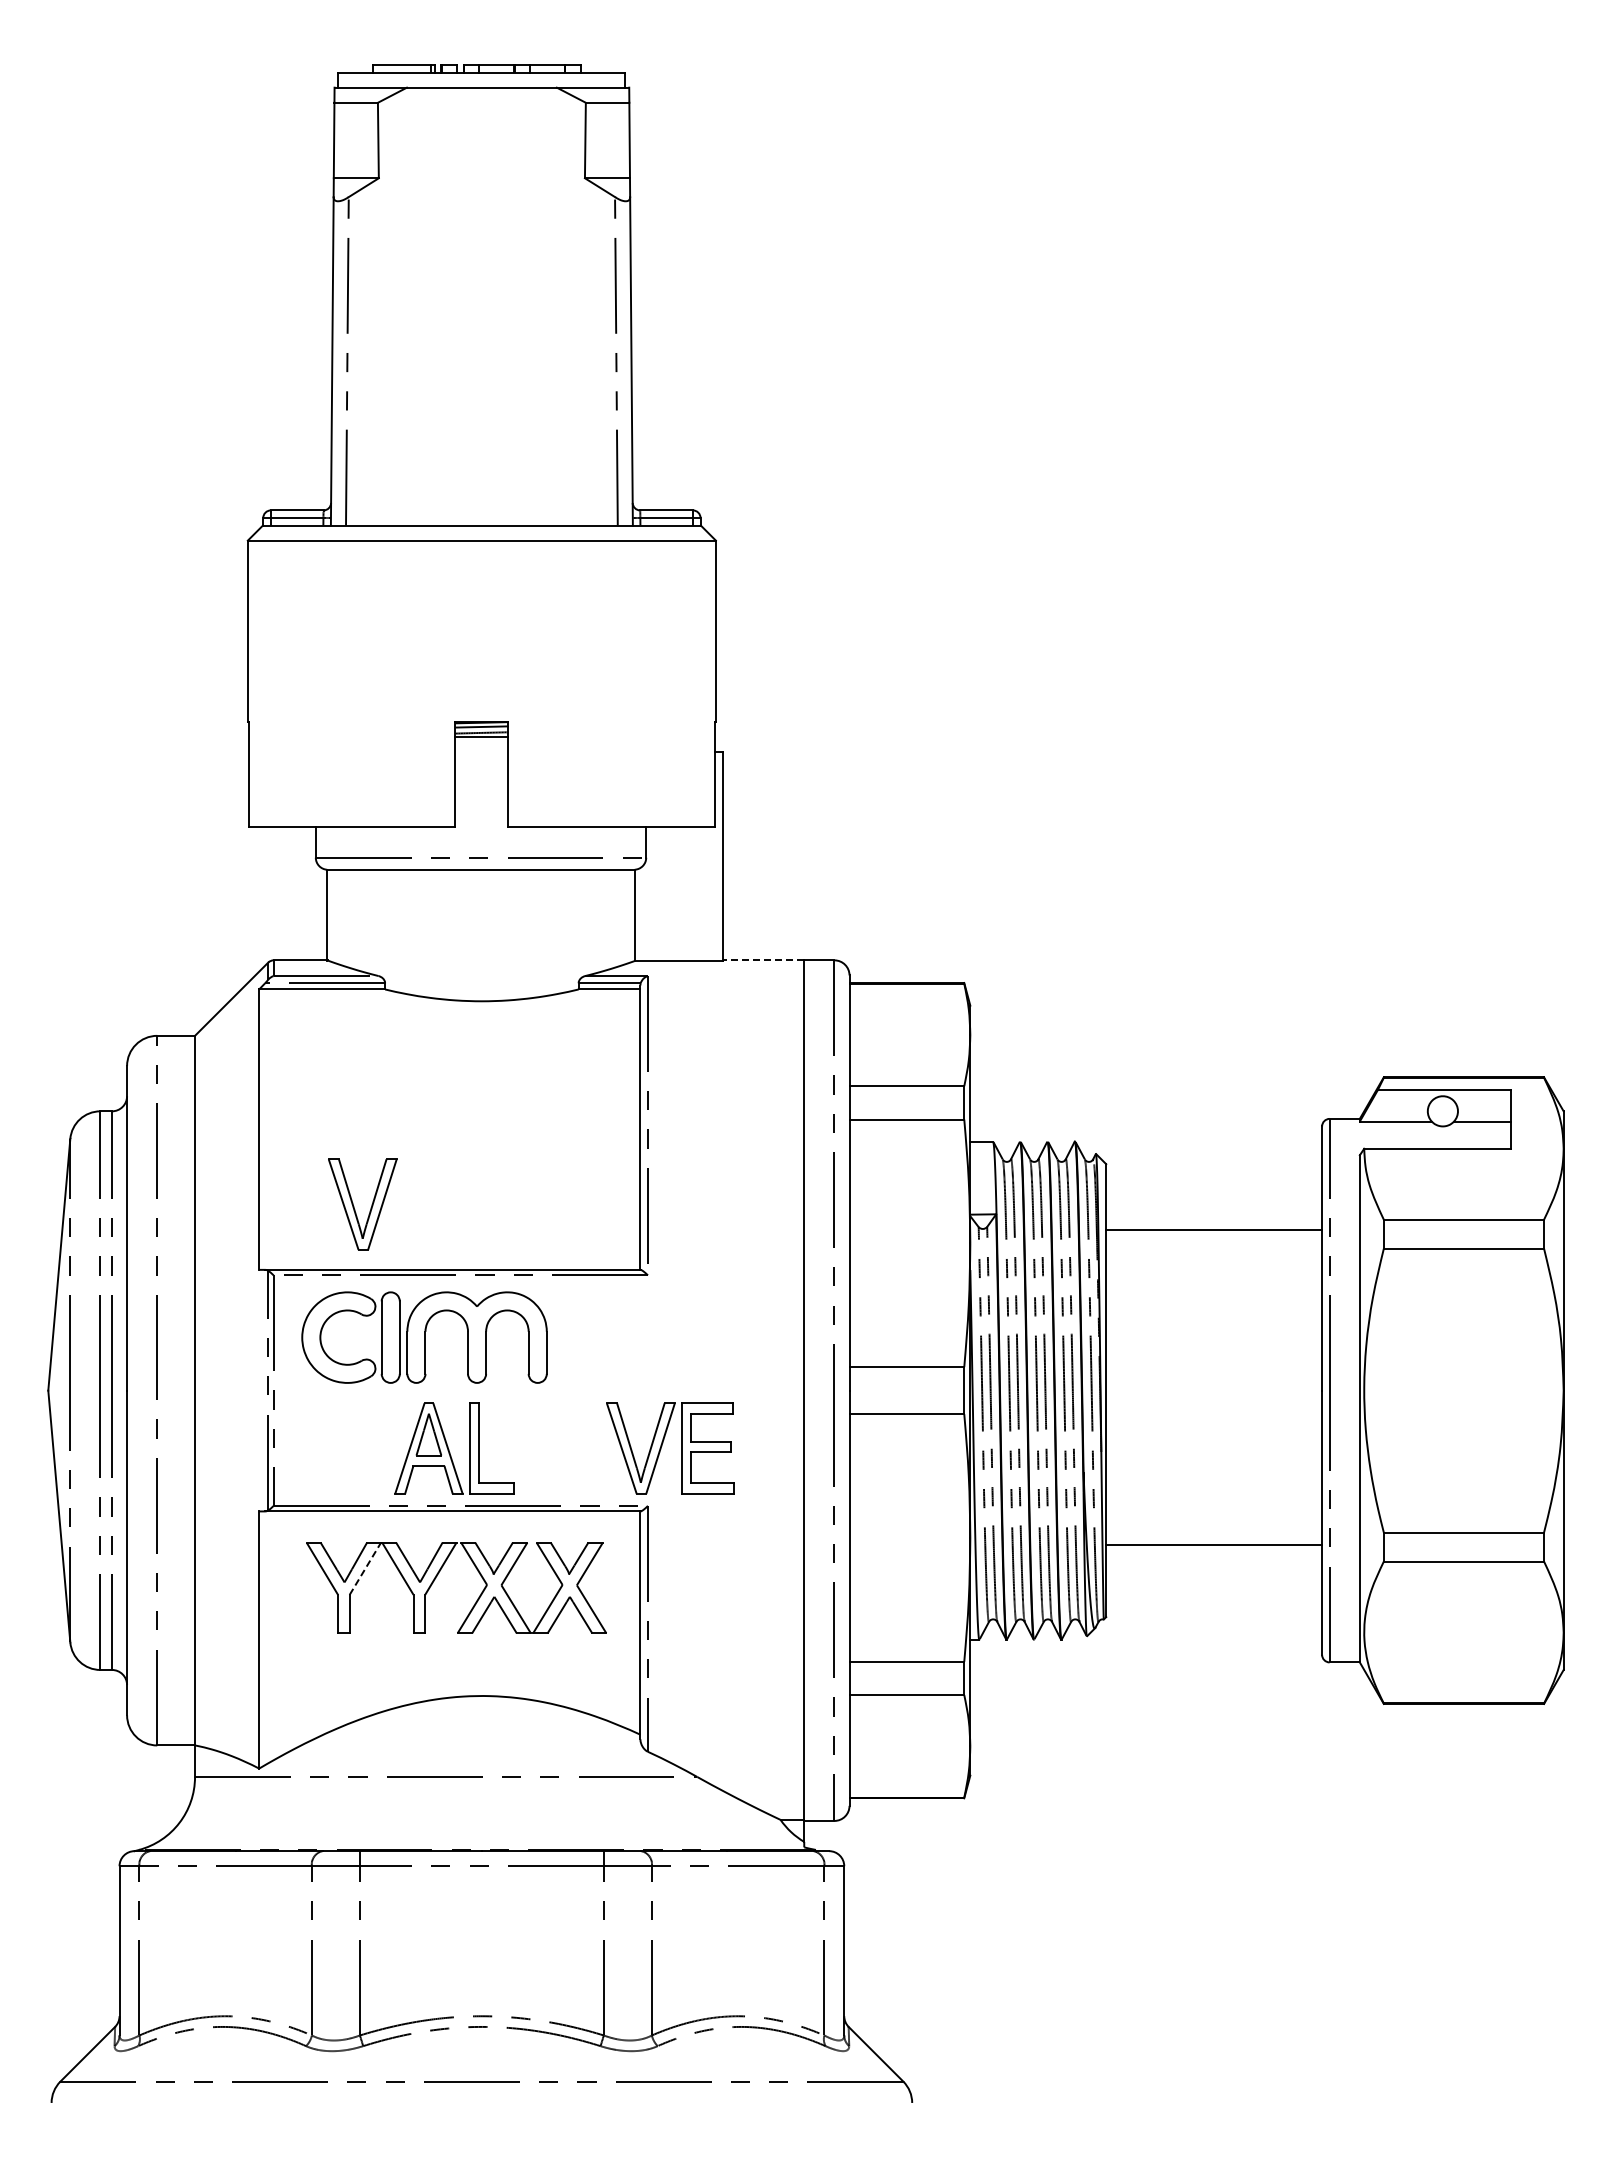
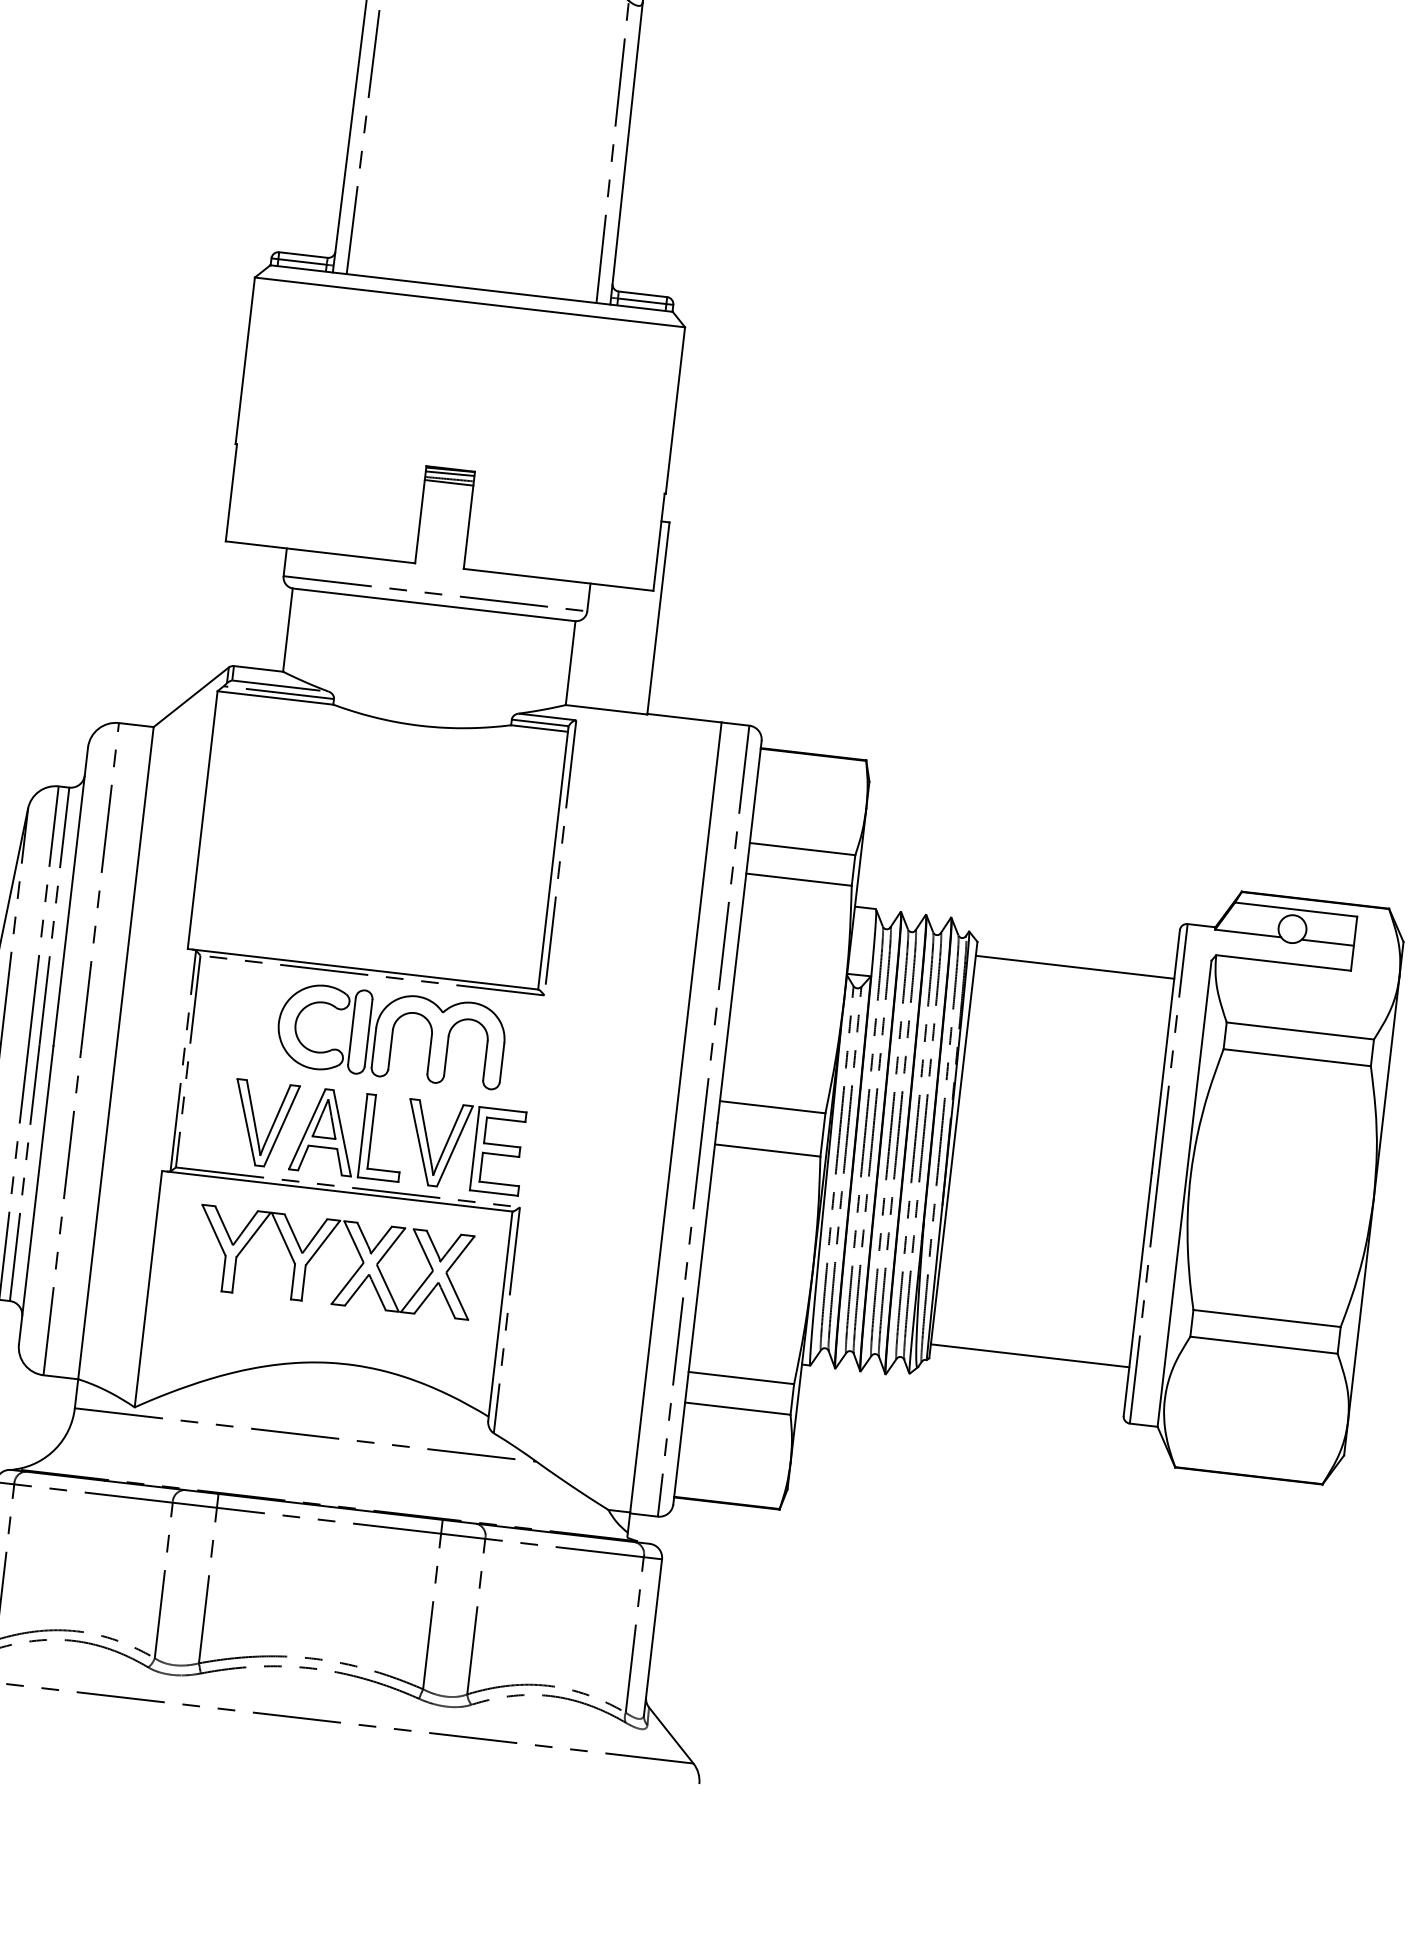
line: (763, 960) -> (684, 718), dashed -> solid
part: (354, 1206) -> (256, 1125), moved
line: (1214, 1230) -> (1075, 967), moved
part: (424, 1337) -> (391, 1035), moved
part: (662, 1446) -> (456, 1144), moved
line: (1214, 1545) -> (1030, 1356), moved
line: (365, 1568) -> (253, 1234), dashed -> solid

